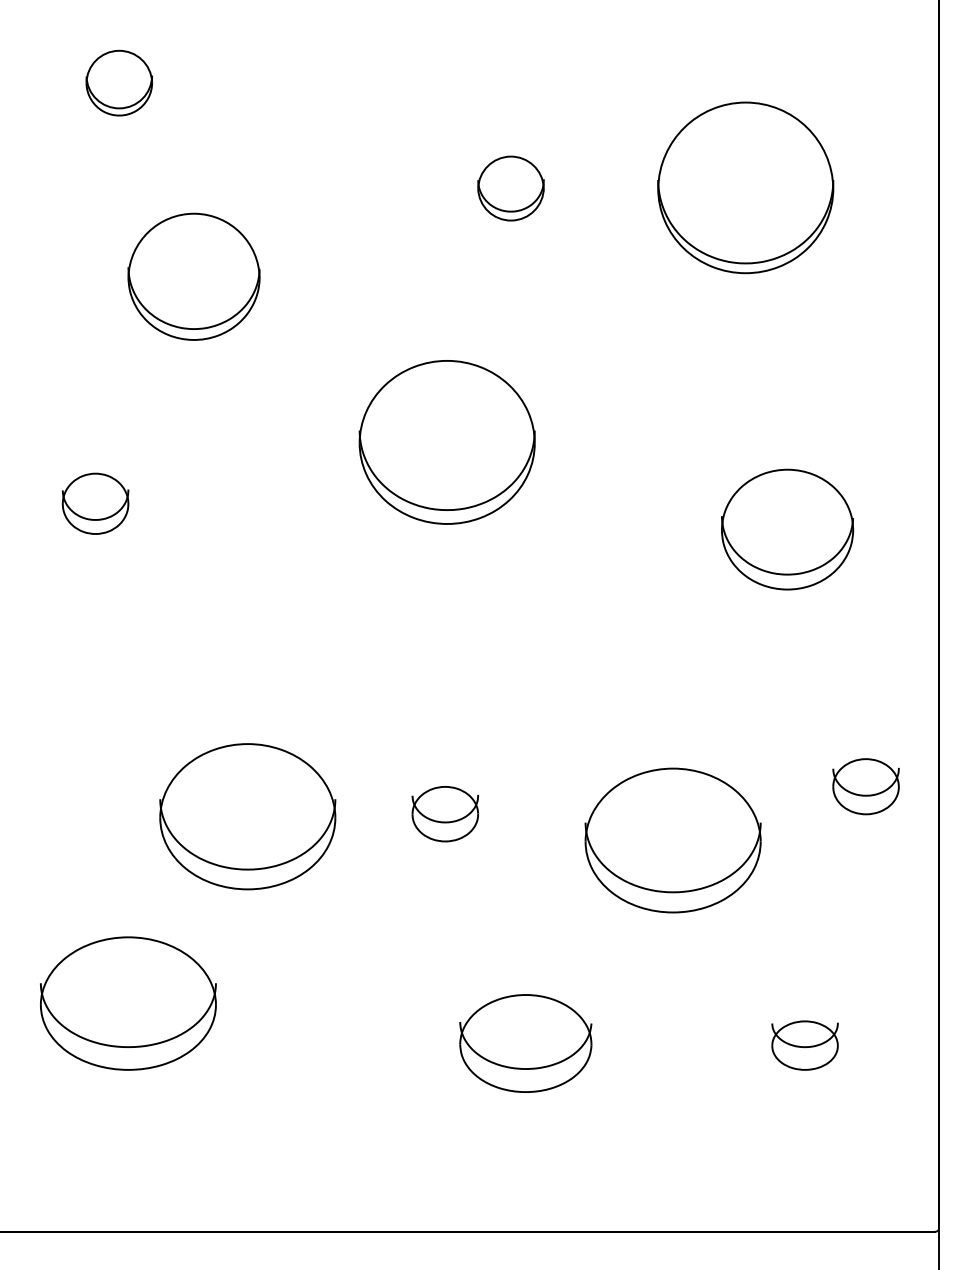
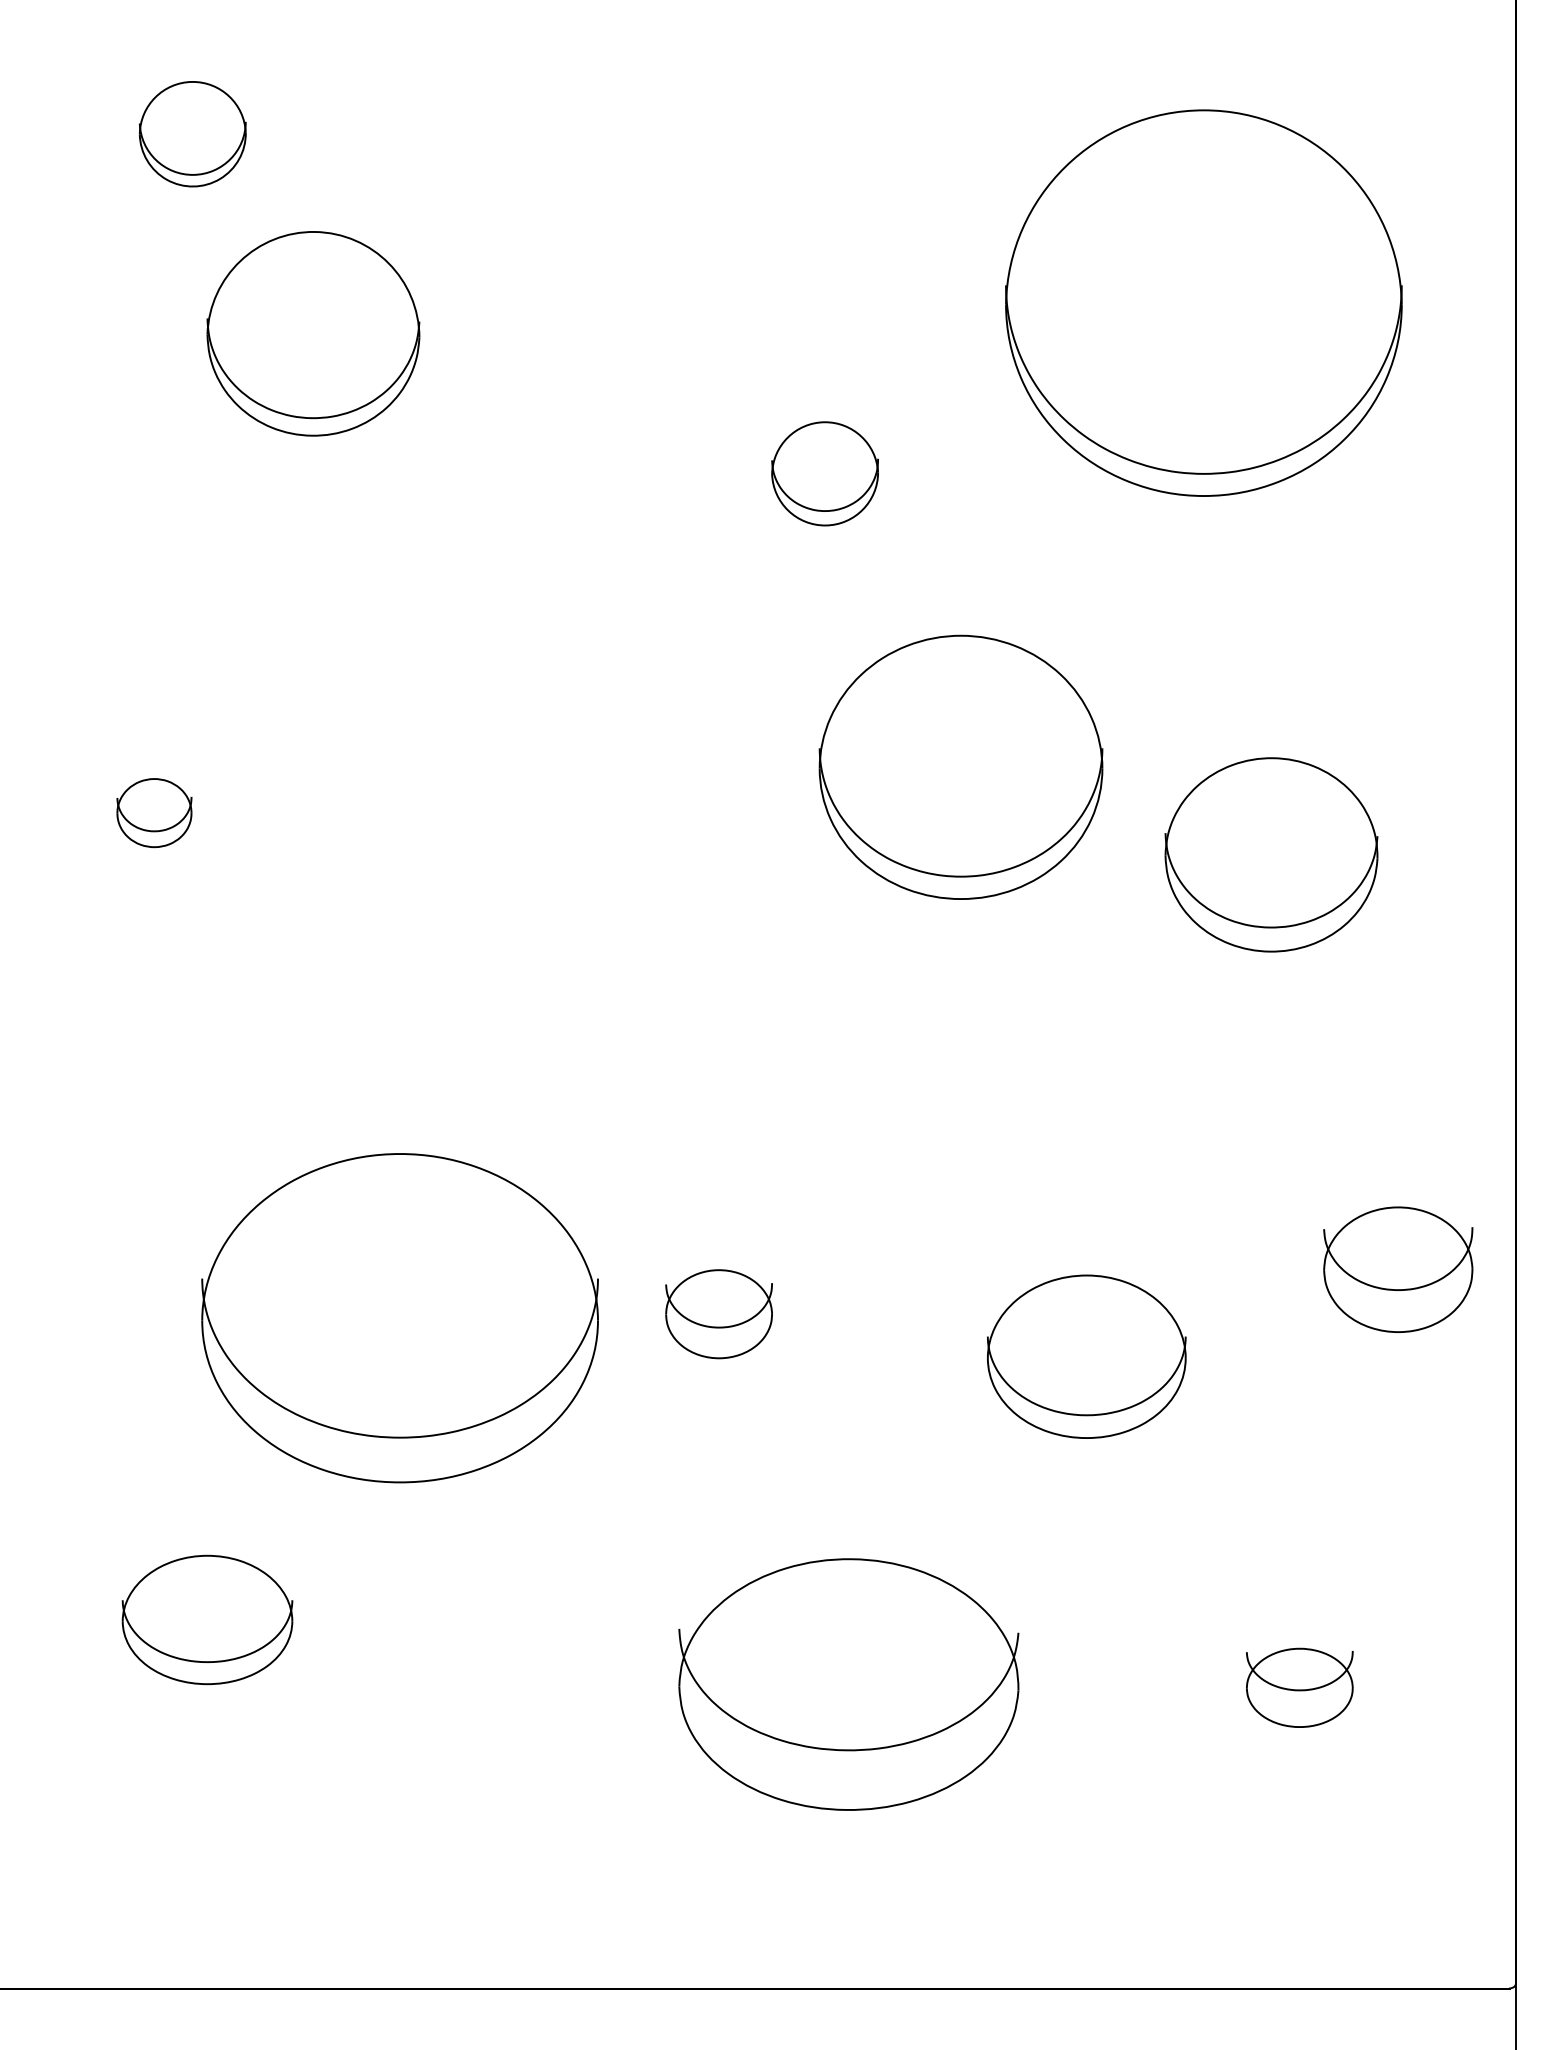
part: (745, 187) -> (1203, 302), size x1.4
part: (510, 188) -> (824, 473), moved
part: (193, 276) -> (312, 333), moved
part: (446, 442) -> (959, 767), moved
part: (95, 503) -> (154, 812), size x0.7
part: (865, 786) -> (1397, 1269), size x1.4
part: (247, 816) -> (399, 1317), size x1.4
part: (672, 840) -> (1085, 1356), size x0.7
part: (128, 1003) -> (207, 1619), size x0.6
part: (525, 1043) -> (848, 1684), size x1.6

